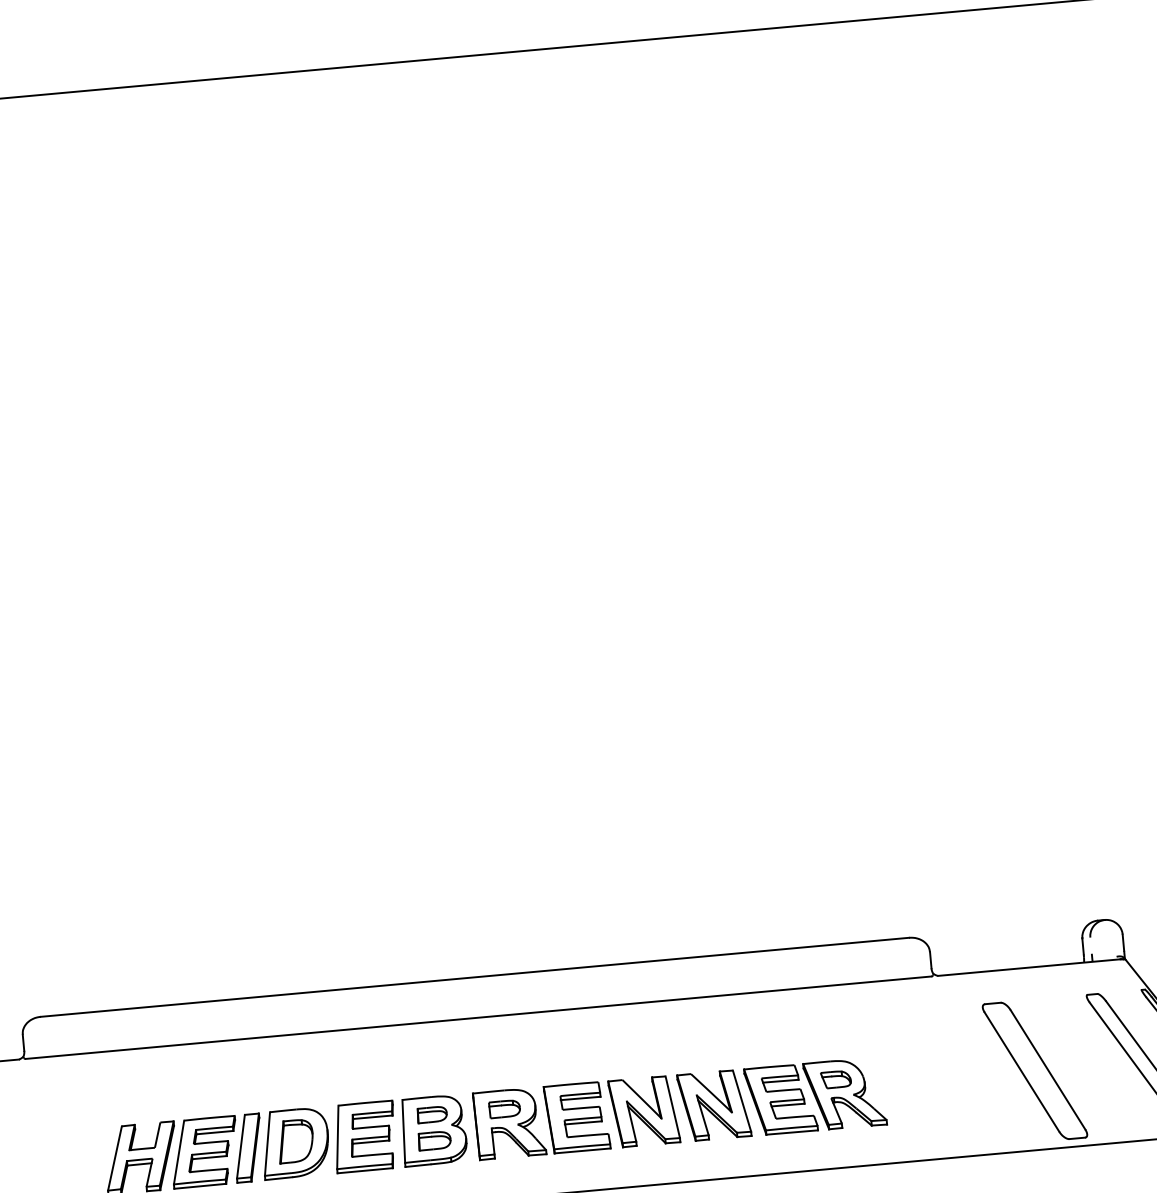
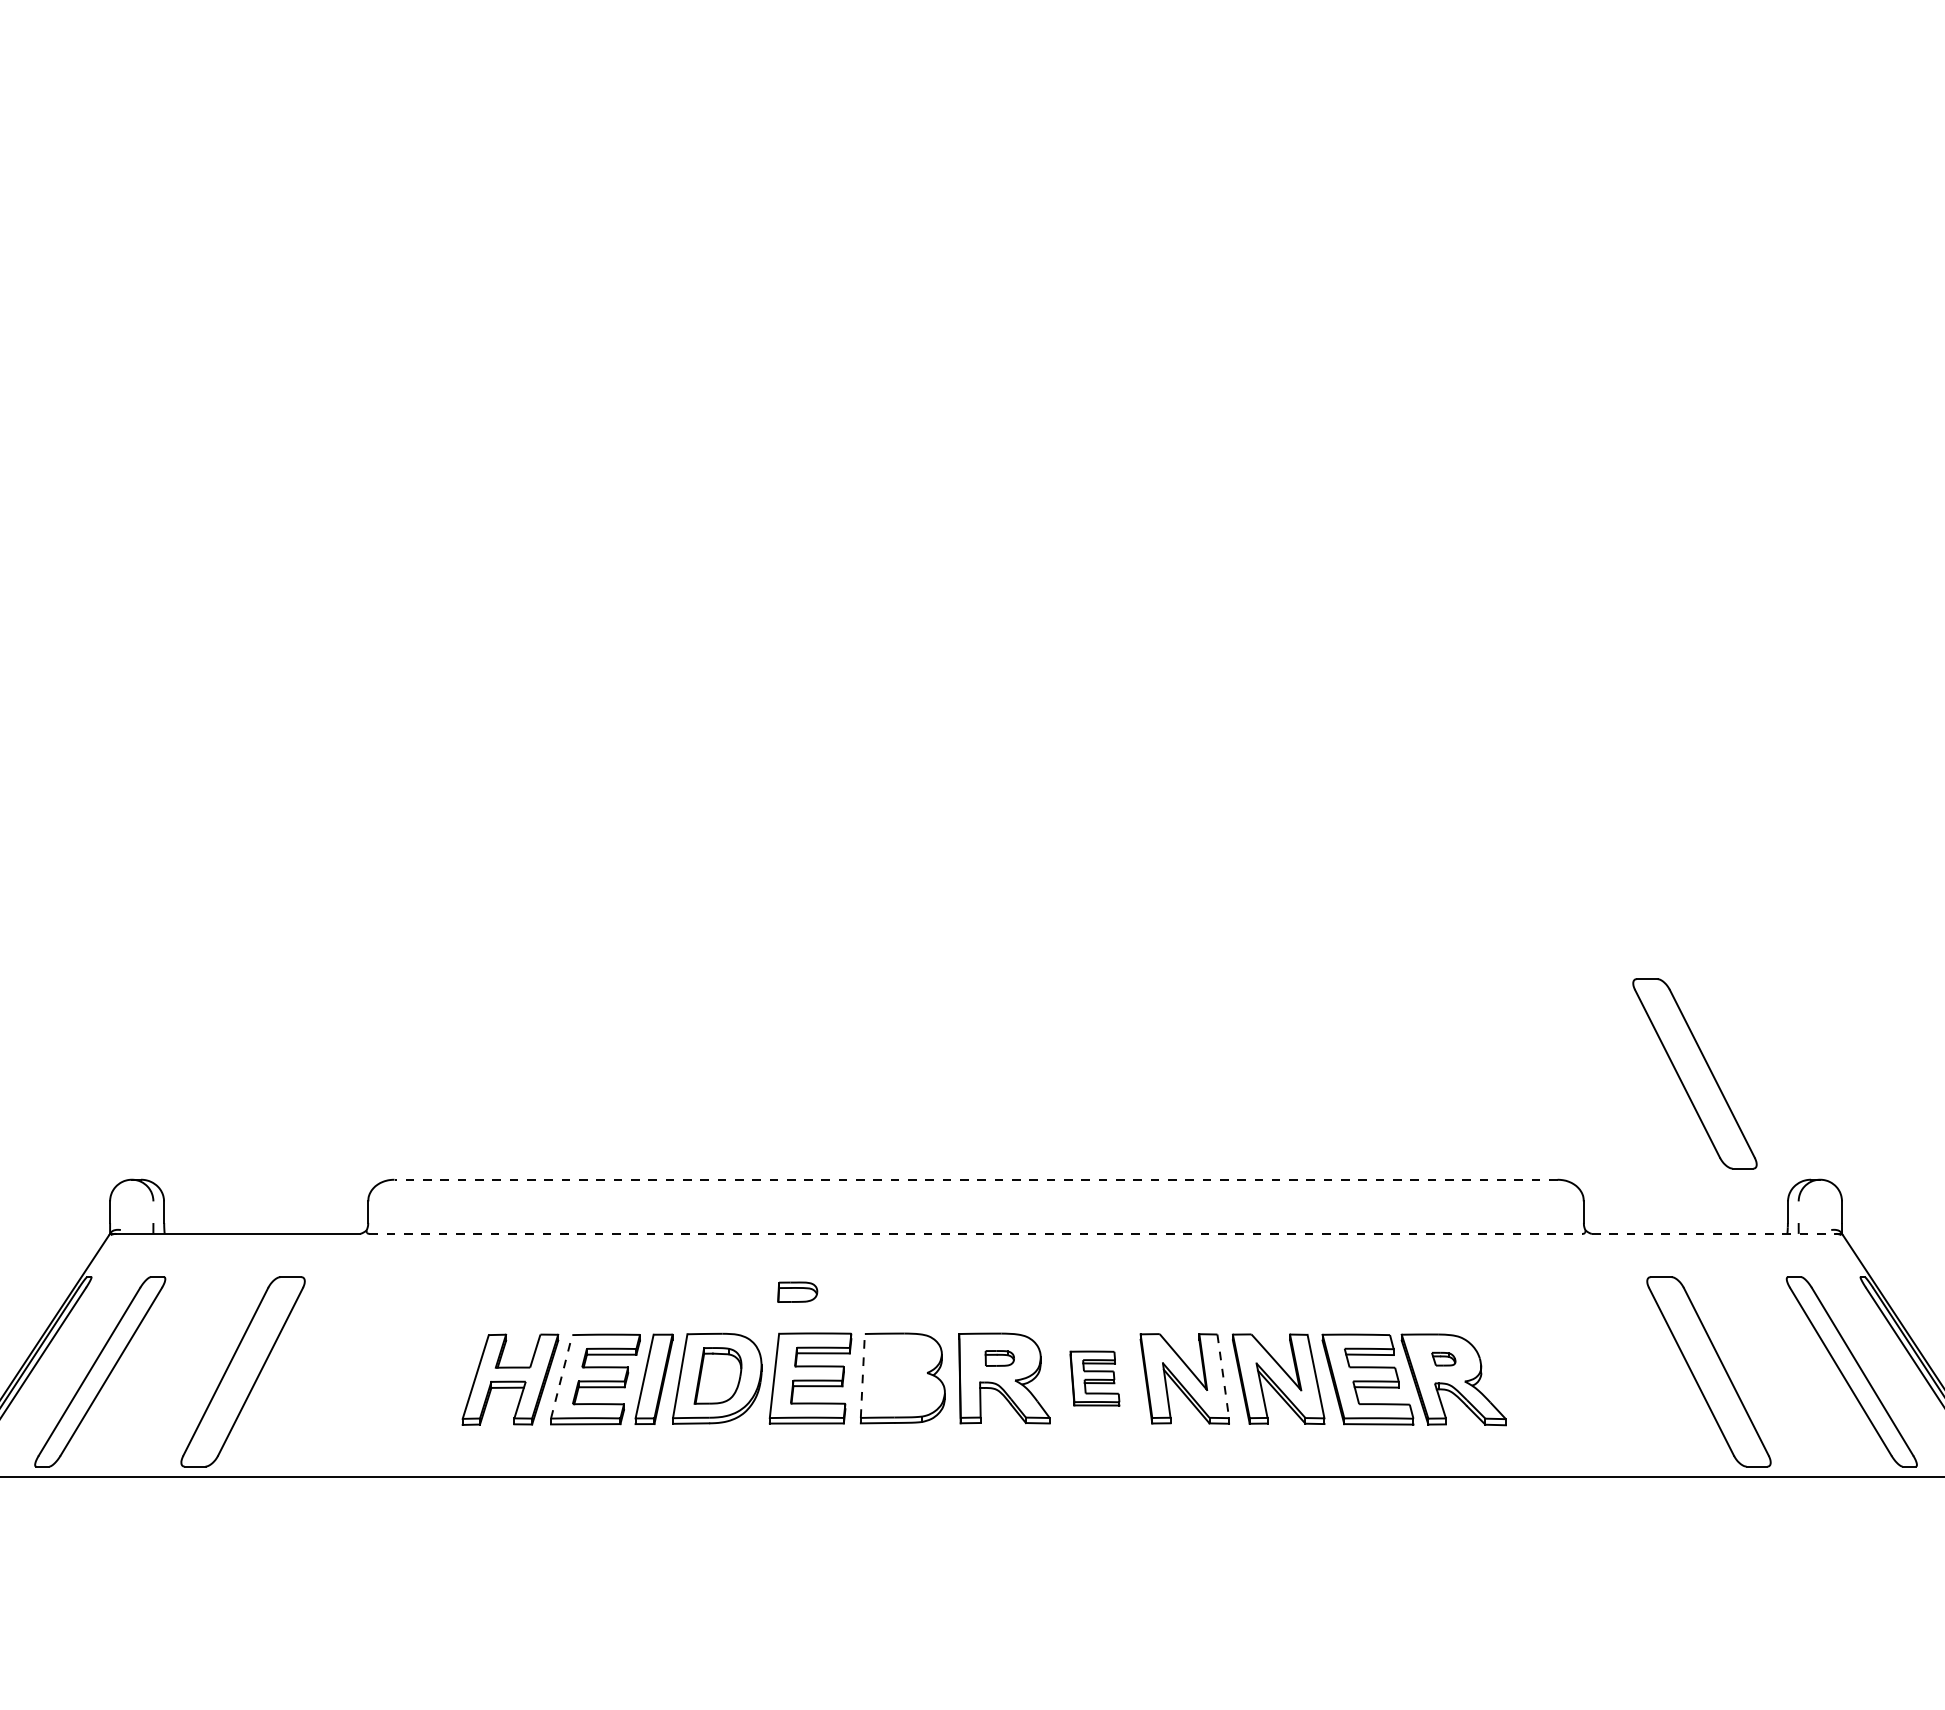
part: (1003, 849) -> (1694, 1073), added
line: (1029, 967) -> (1714, 1233), solid -> dashed
line: (475, 977) -> (976, 1179), solid -> dashed
line: (478, 1017) -> (976, 1233), solid -> dashed
part: (835, 1078) -> (1443, 1358), size x0.6
line: (672, 1107) -> (1223, 1376), solid -> dashed
part: (504, 1109) -> (999, 1358), size x0.7
part: (432, 1114) -> (797, 1291), moved
part: (576, 1117) -> (1094, 1378), size x0.6
line: (403, 1131) -> (862, 1375), solid -> dashed
part: (434, 1141) -> (902, 1392), removed
line: (178, 1152) -> (561, 1376), solid -> dashed

